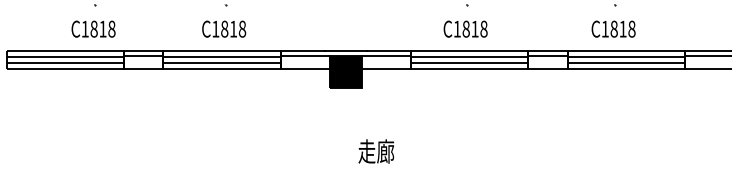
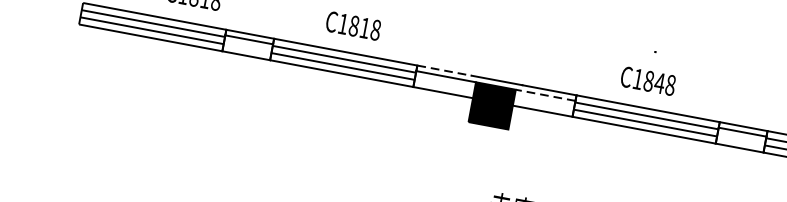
text: (475, 28) -> (660, 82), C1818 -> C1848
line: (303, 51) -> (445, 71), solid -> dashed
line: (386, 55) -> (545, 95), solid -> dashed

